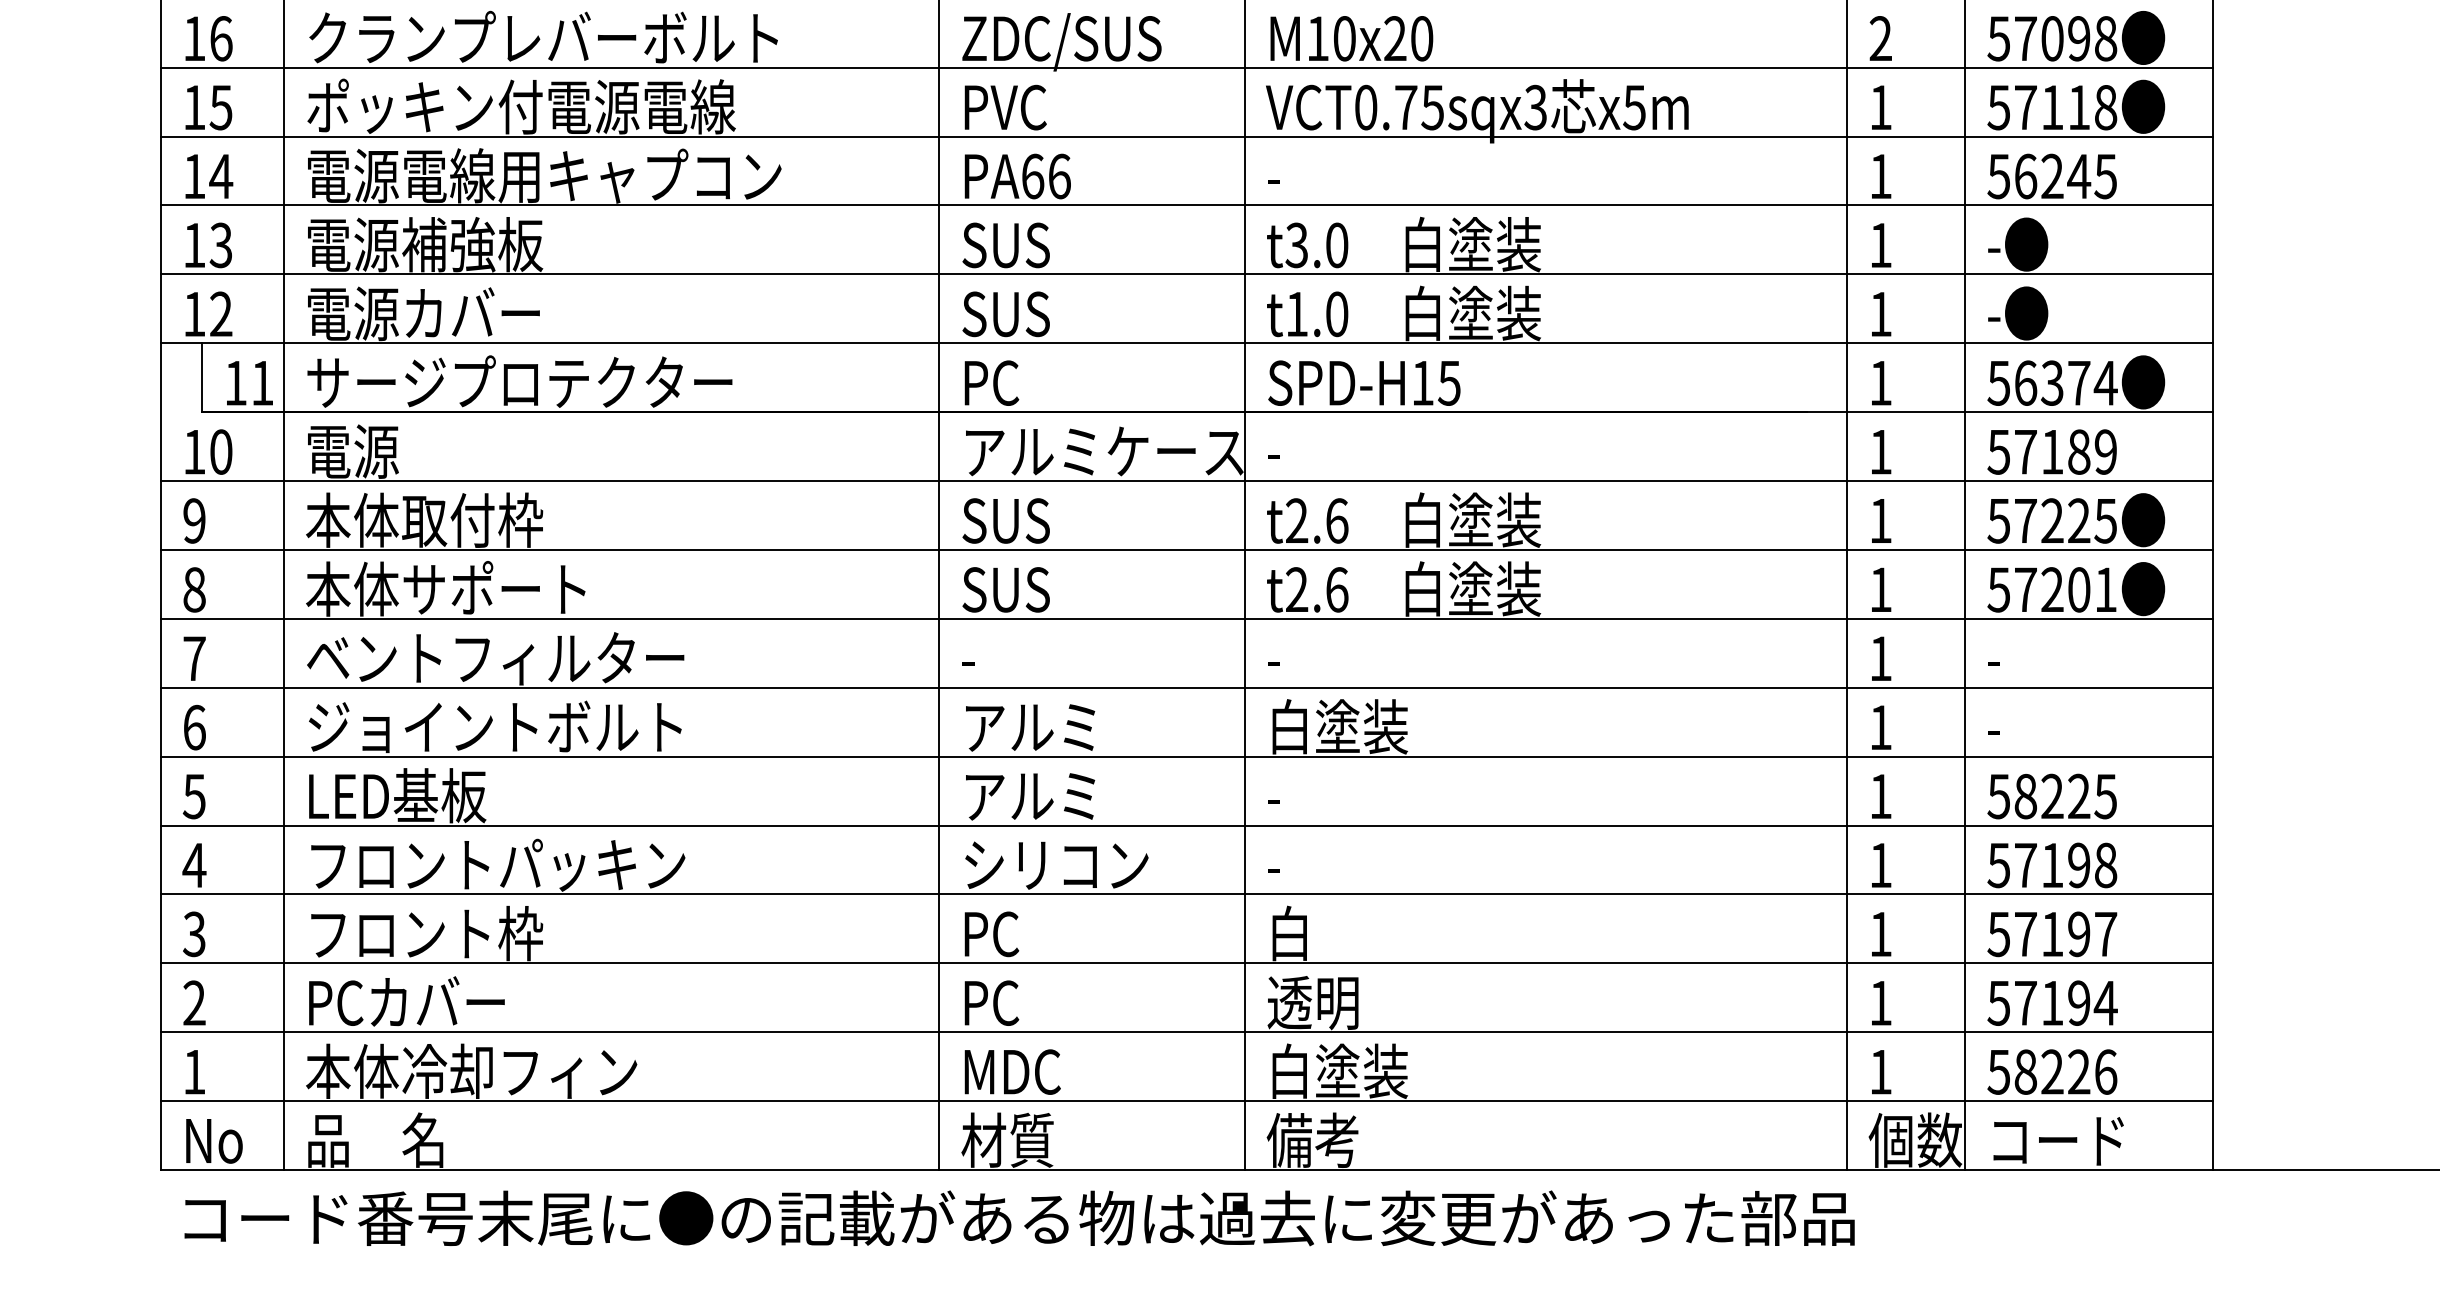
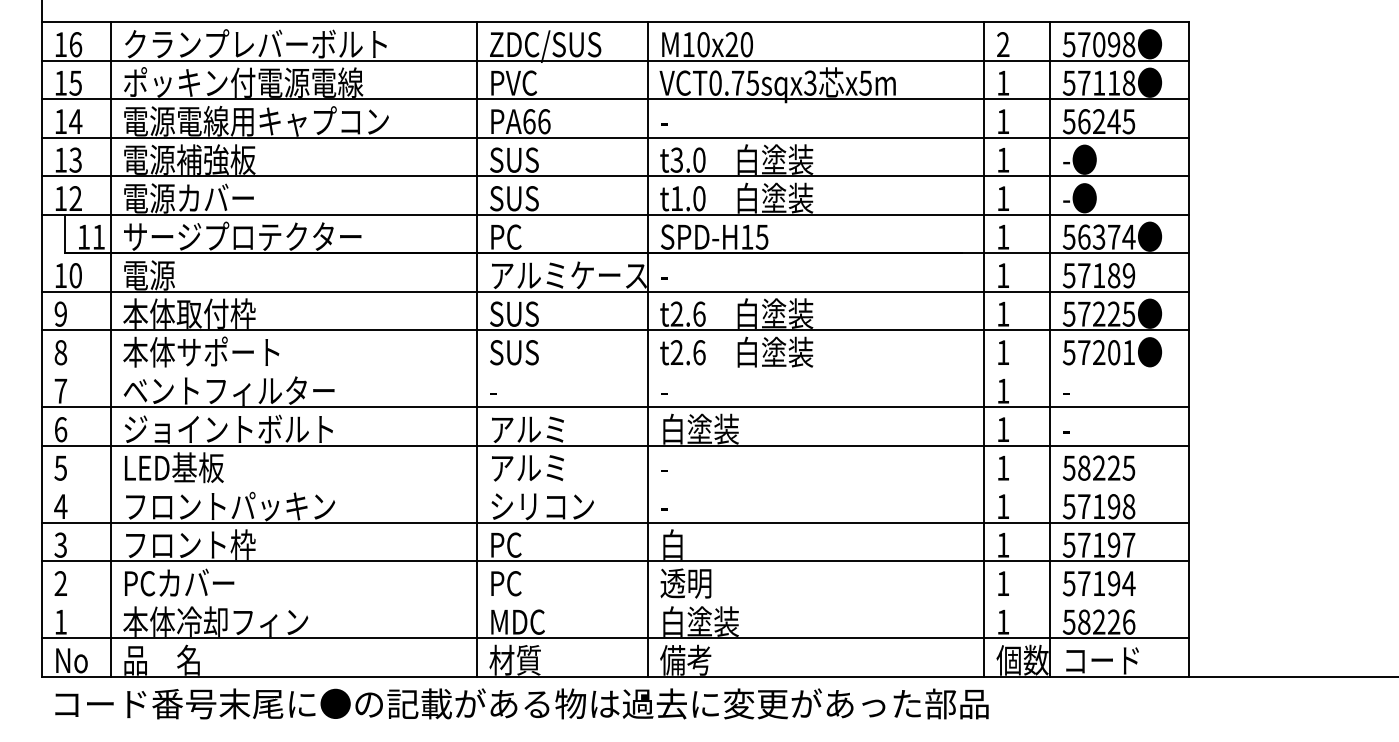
line: (1187, 618) -> (615, 368), removed
line: (1187, 825) -> (615, 484), removed
line: (1187, 1031) -> (615, 599), removed

